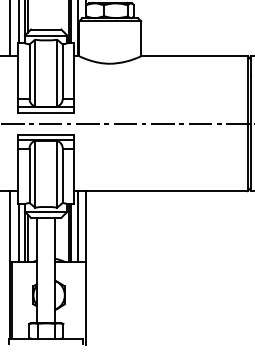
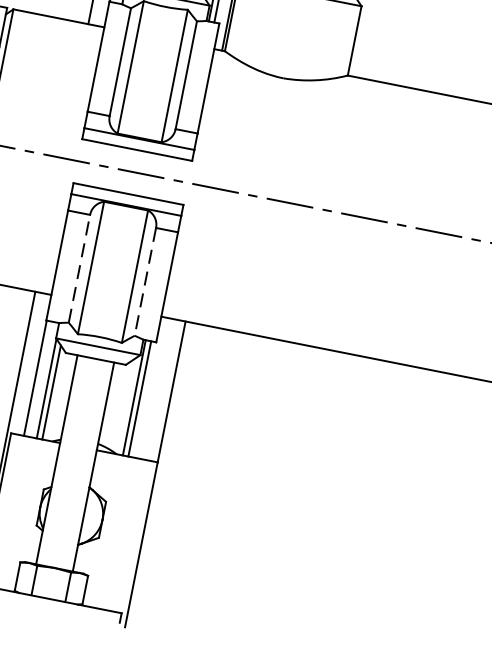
line: (29, 175) -> (79, 268), solid -> dashed
line: (62, 176) -> (144, 283), solid -> dashed
line: (77, 226) -> (154, 388), removed

